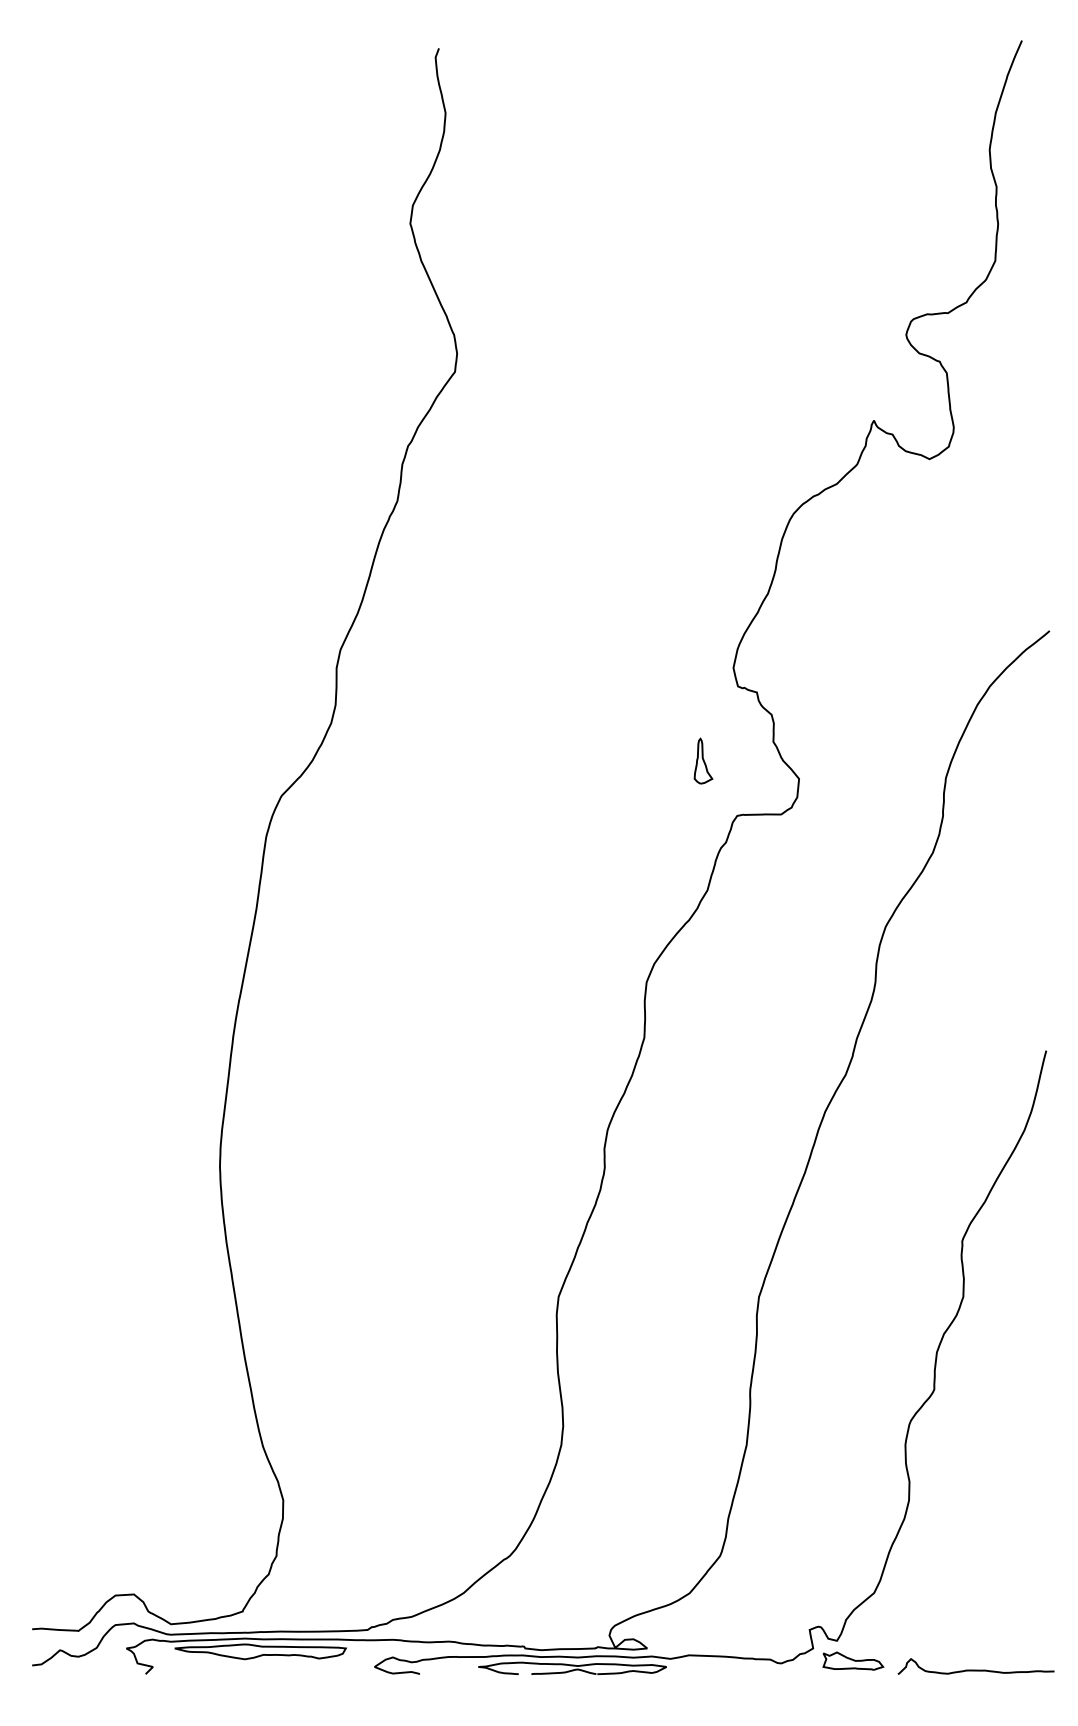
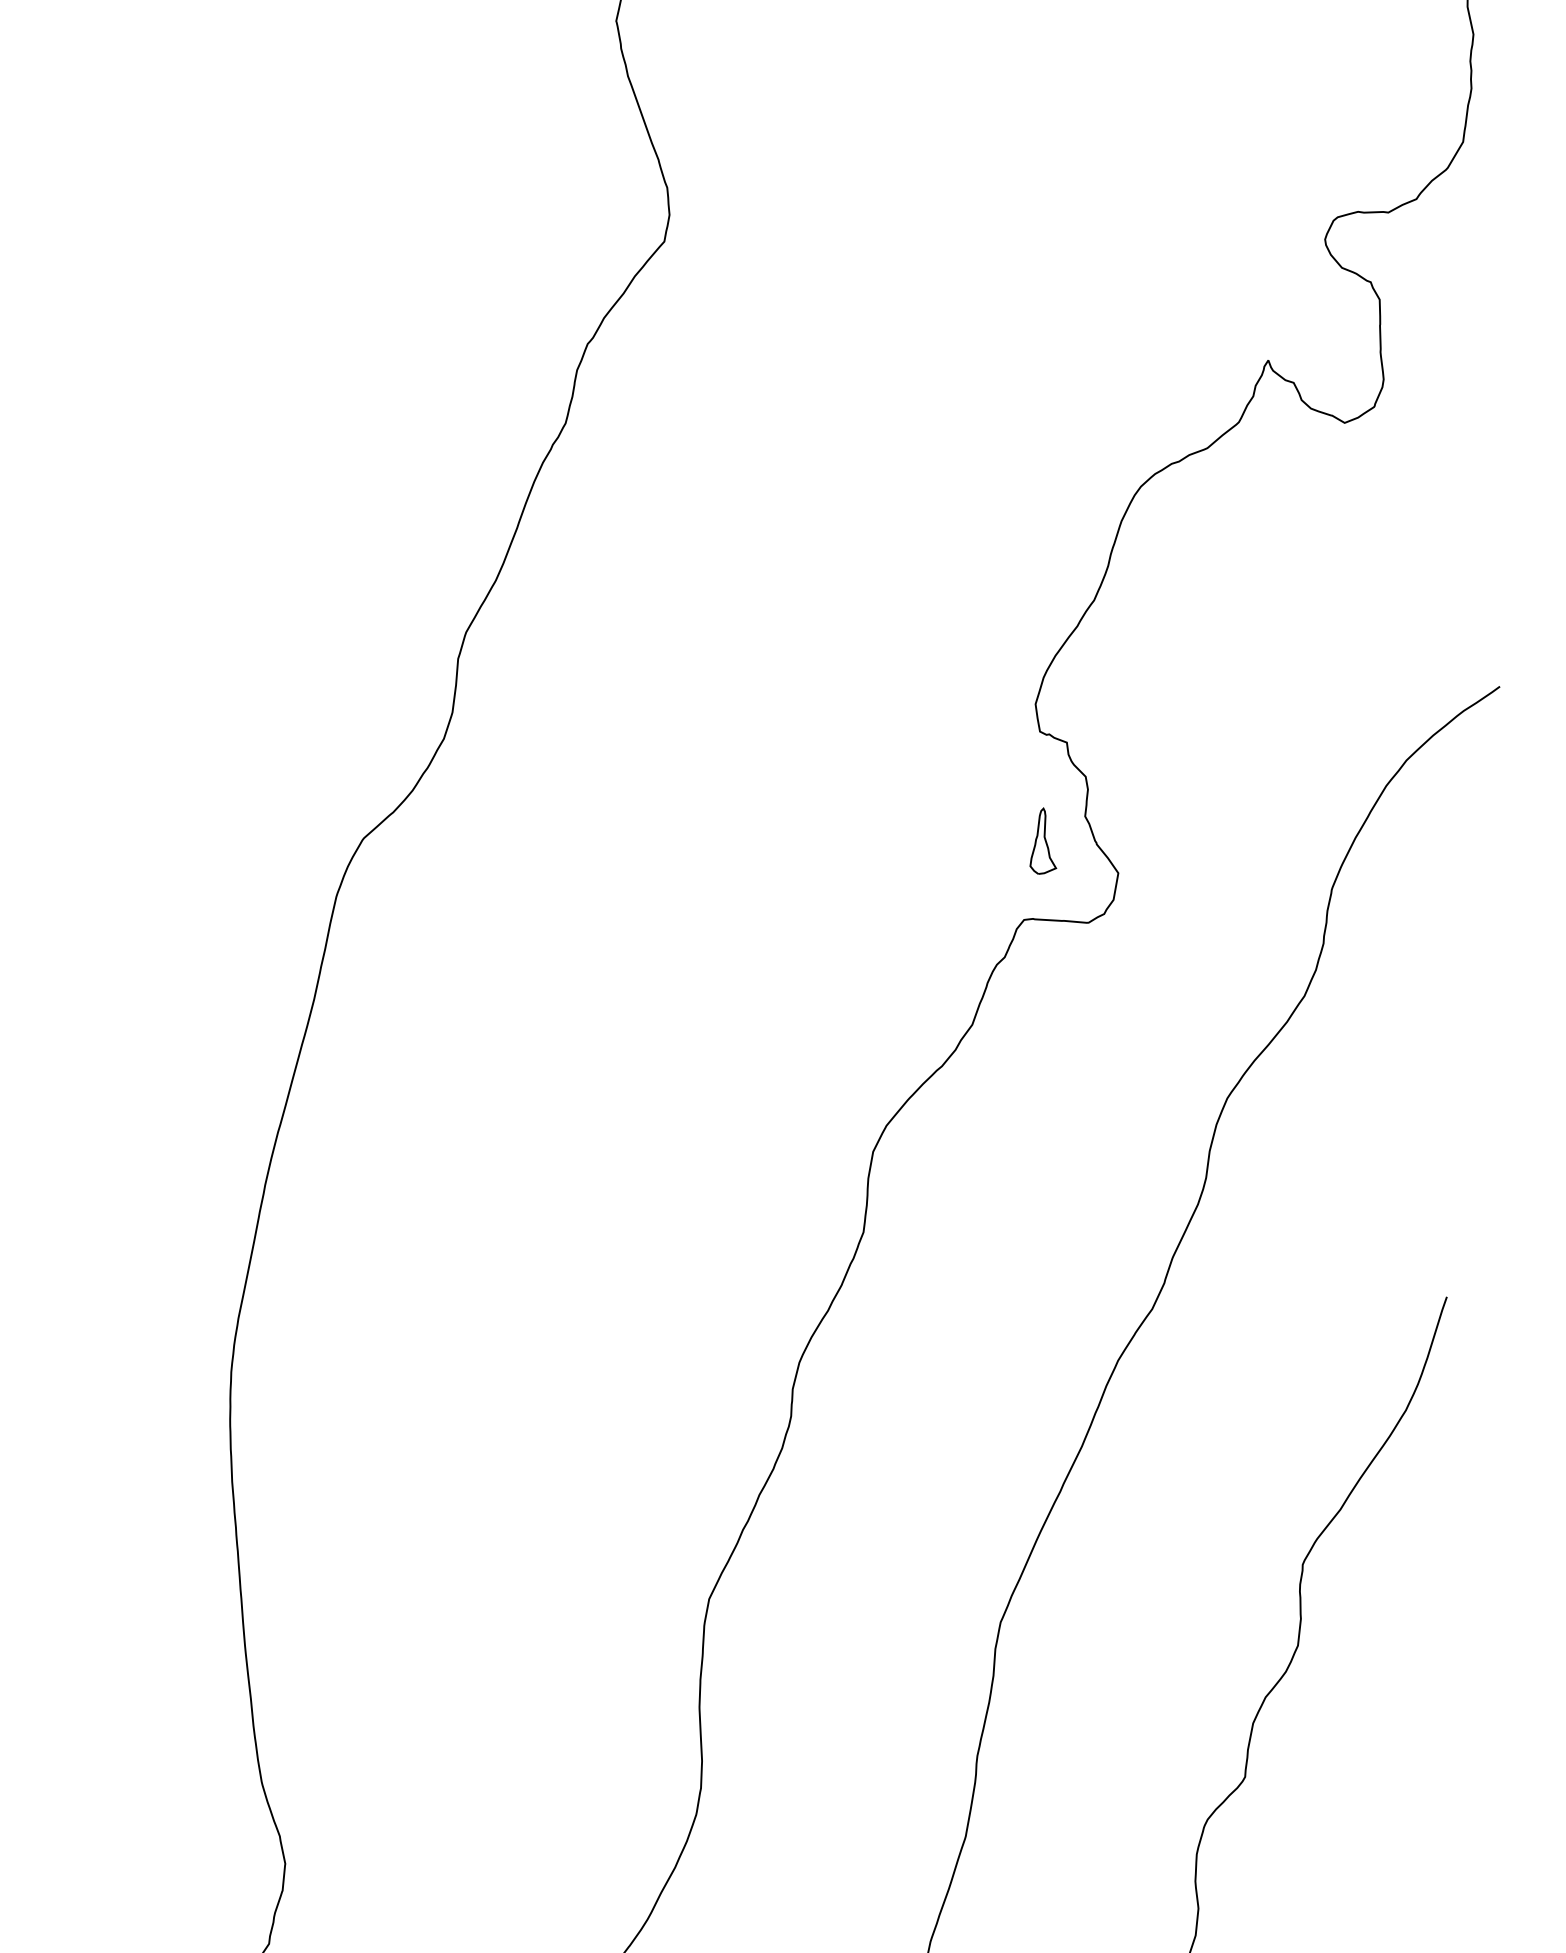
part: (703, 760) -> (1045, 840), moved

